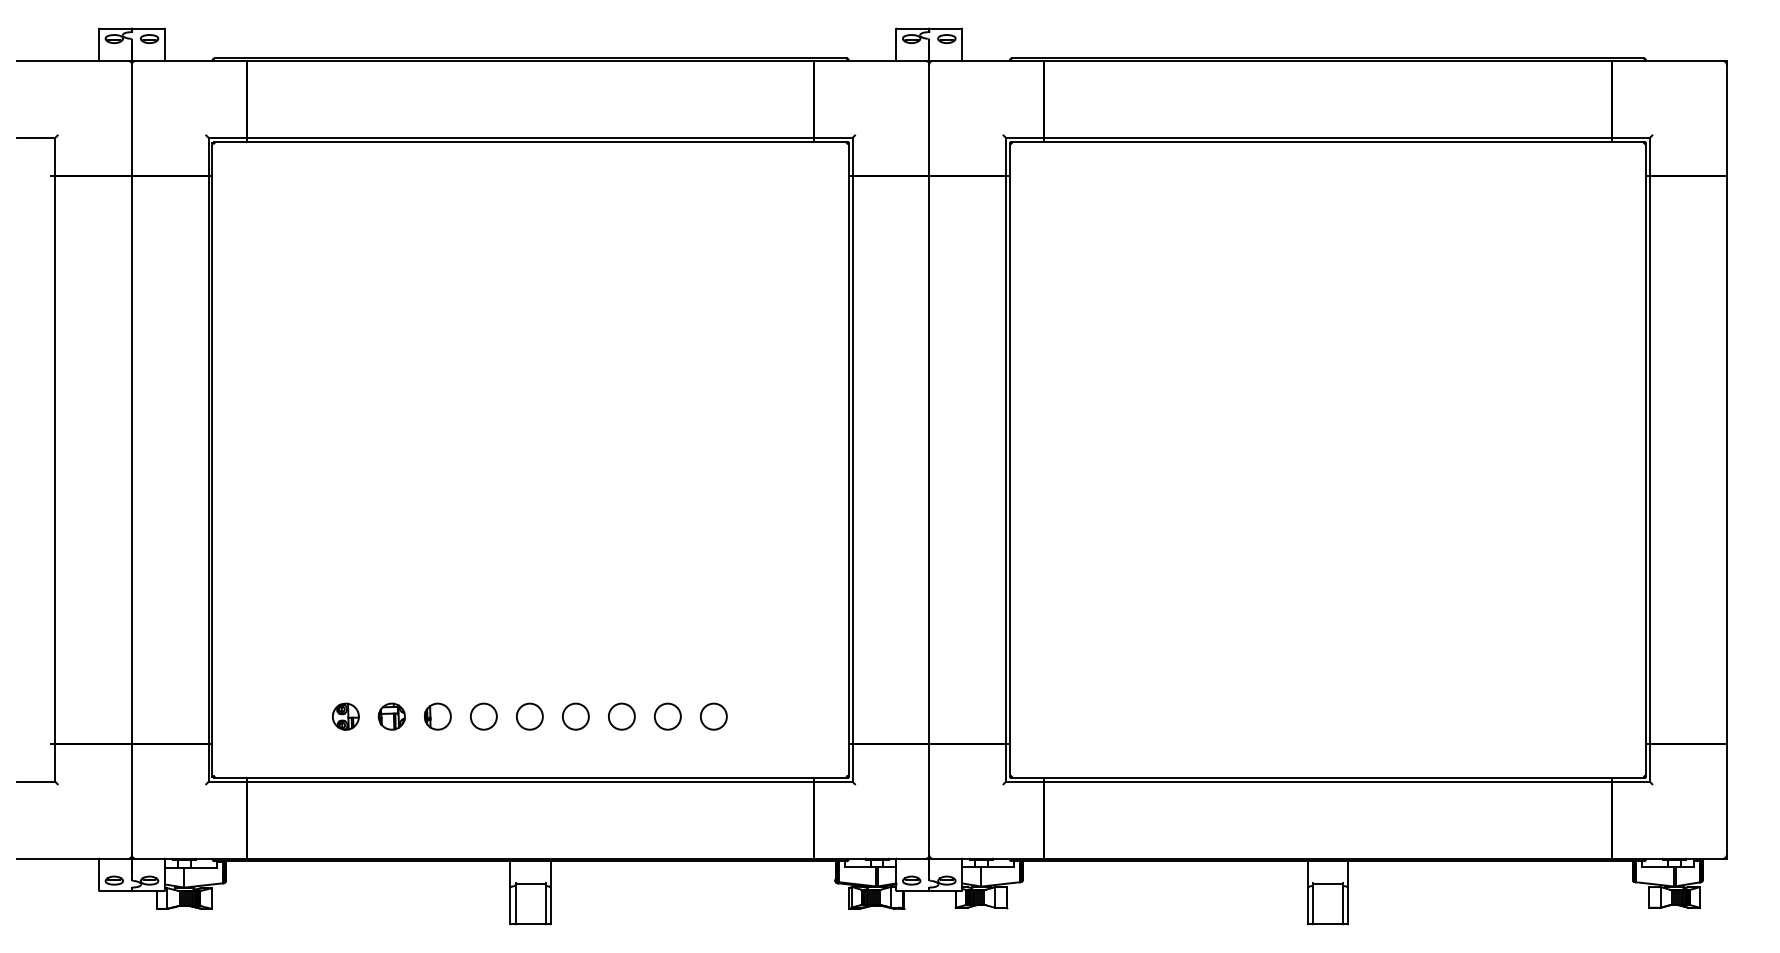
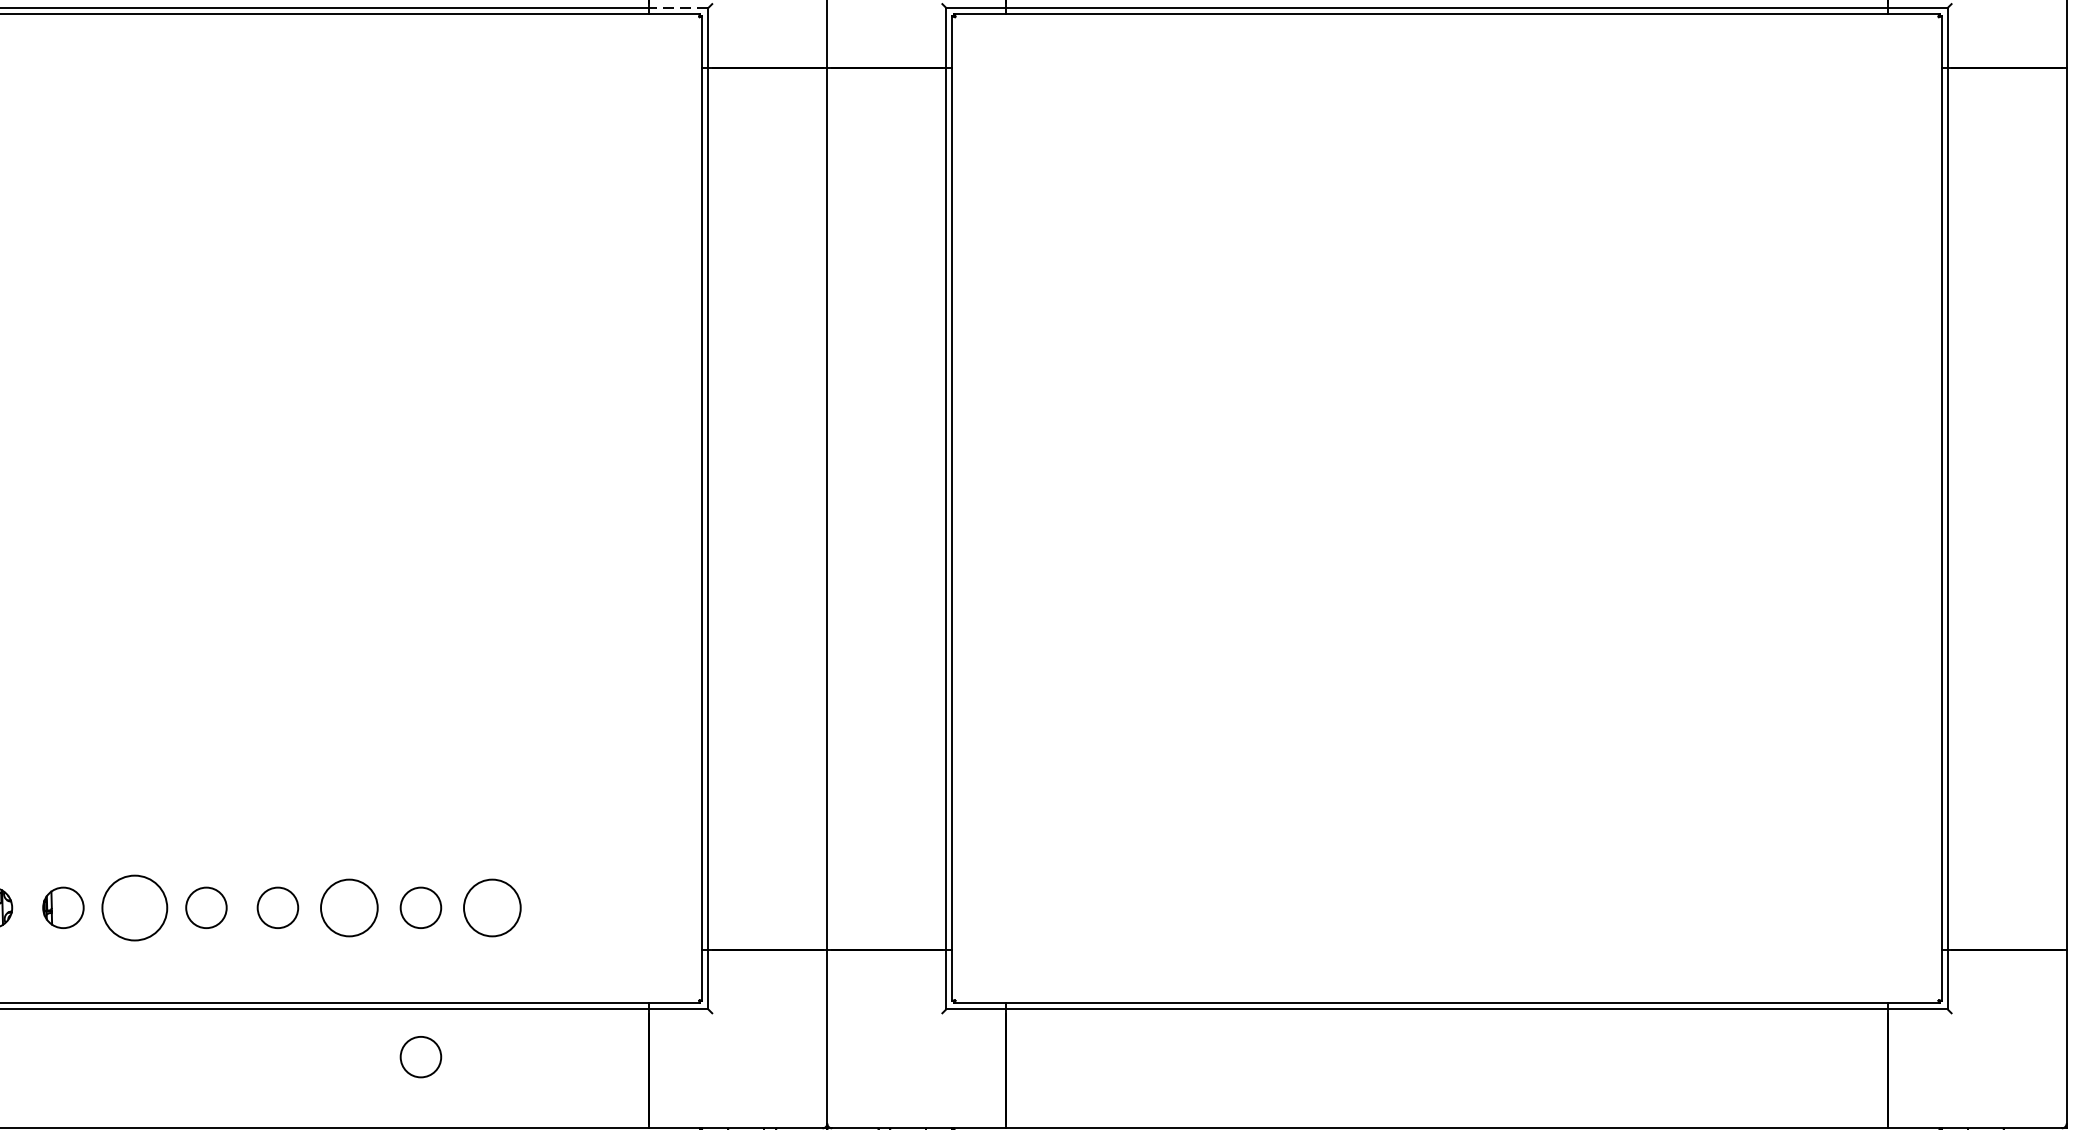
line: (832, 137) -> (676, 7), solid -> dashed
circle: (483, 716) -> (134, 907), size x1.6
circle: (621, 716) -> (348, 907), size x1.4
circle: (713, 716) -> (491, 907), size x1.4
circle: (667, 812) -> (420, 1056), added

